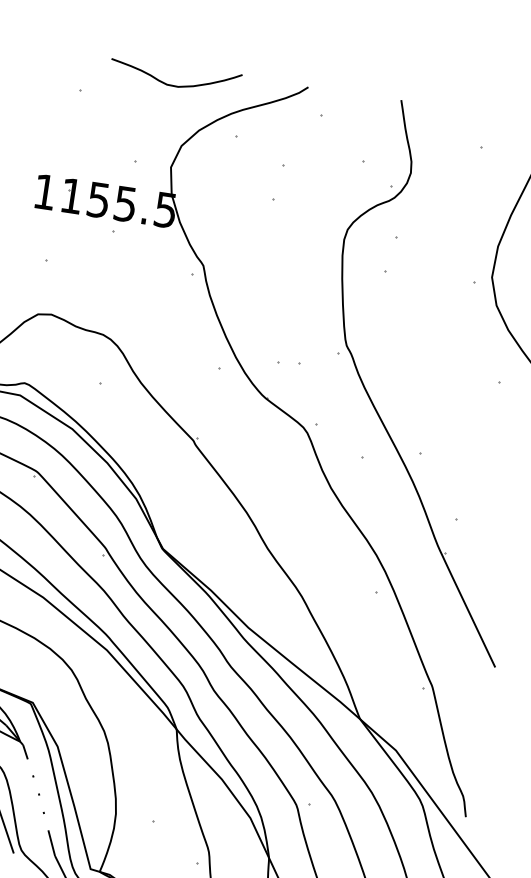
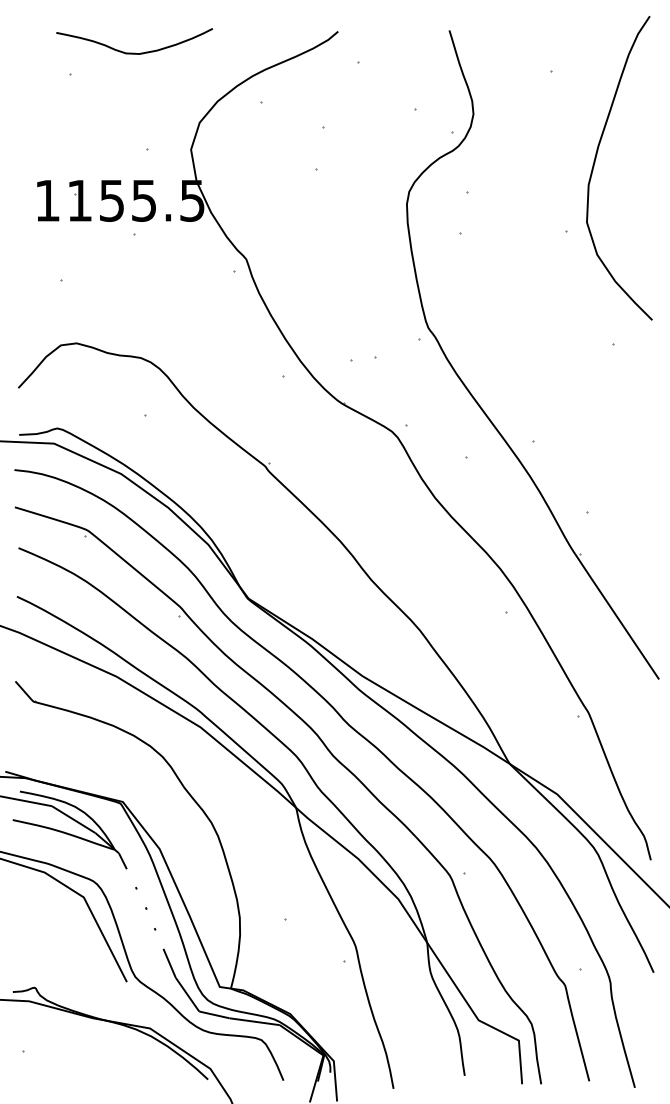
curve: (174, 85) -> (134, 52), moved

